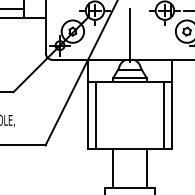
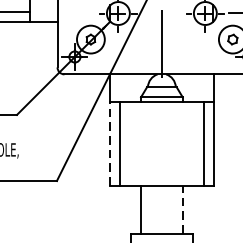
line: (88, 115) -> (110, 143), solid -> dashed
line: (146, 167) -> (182, 208), solid -> dashed

